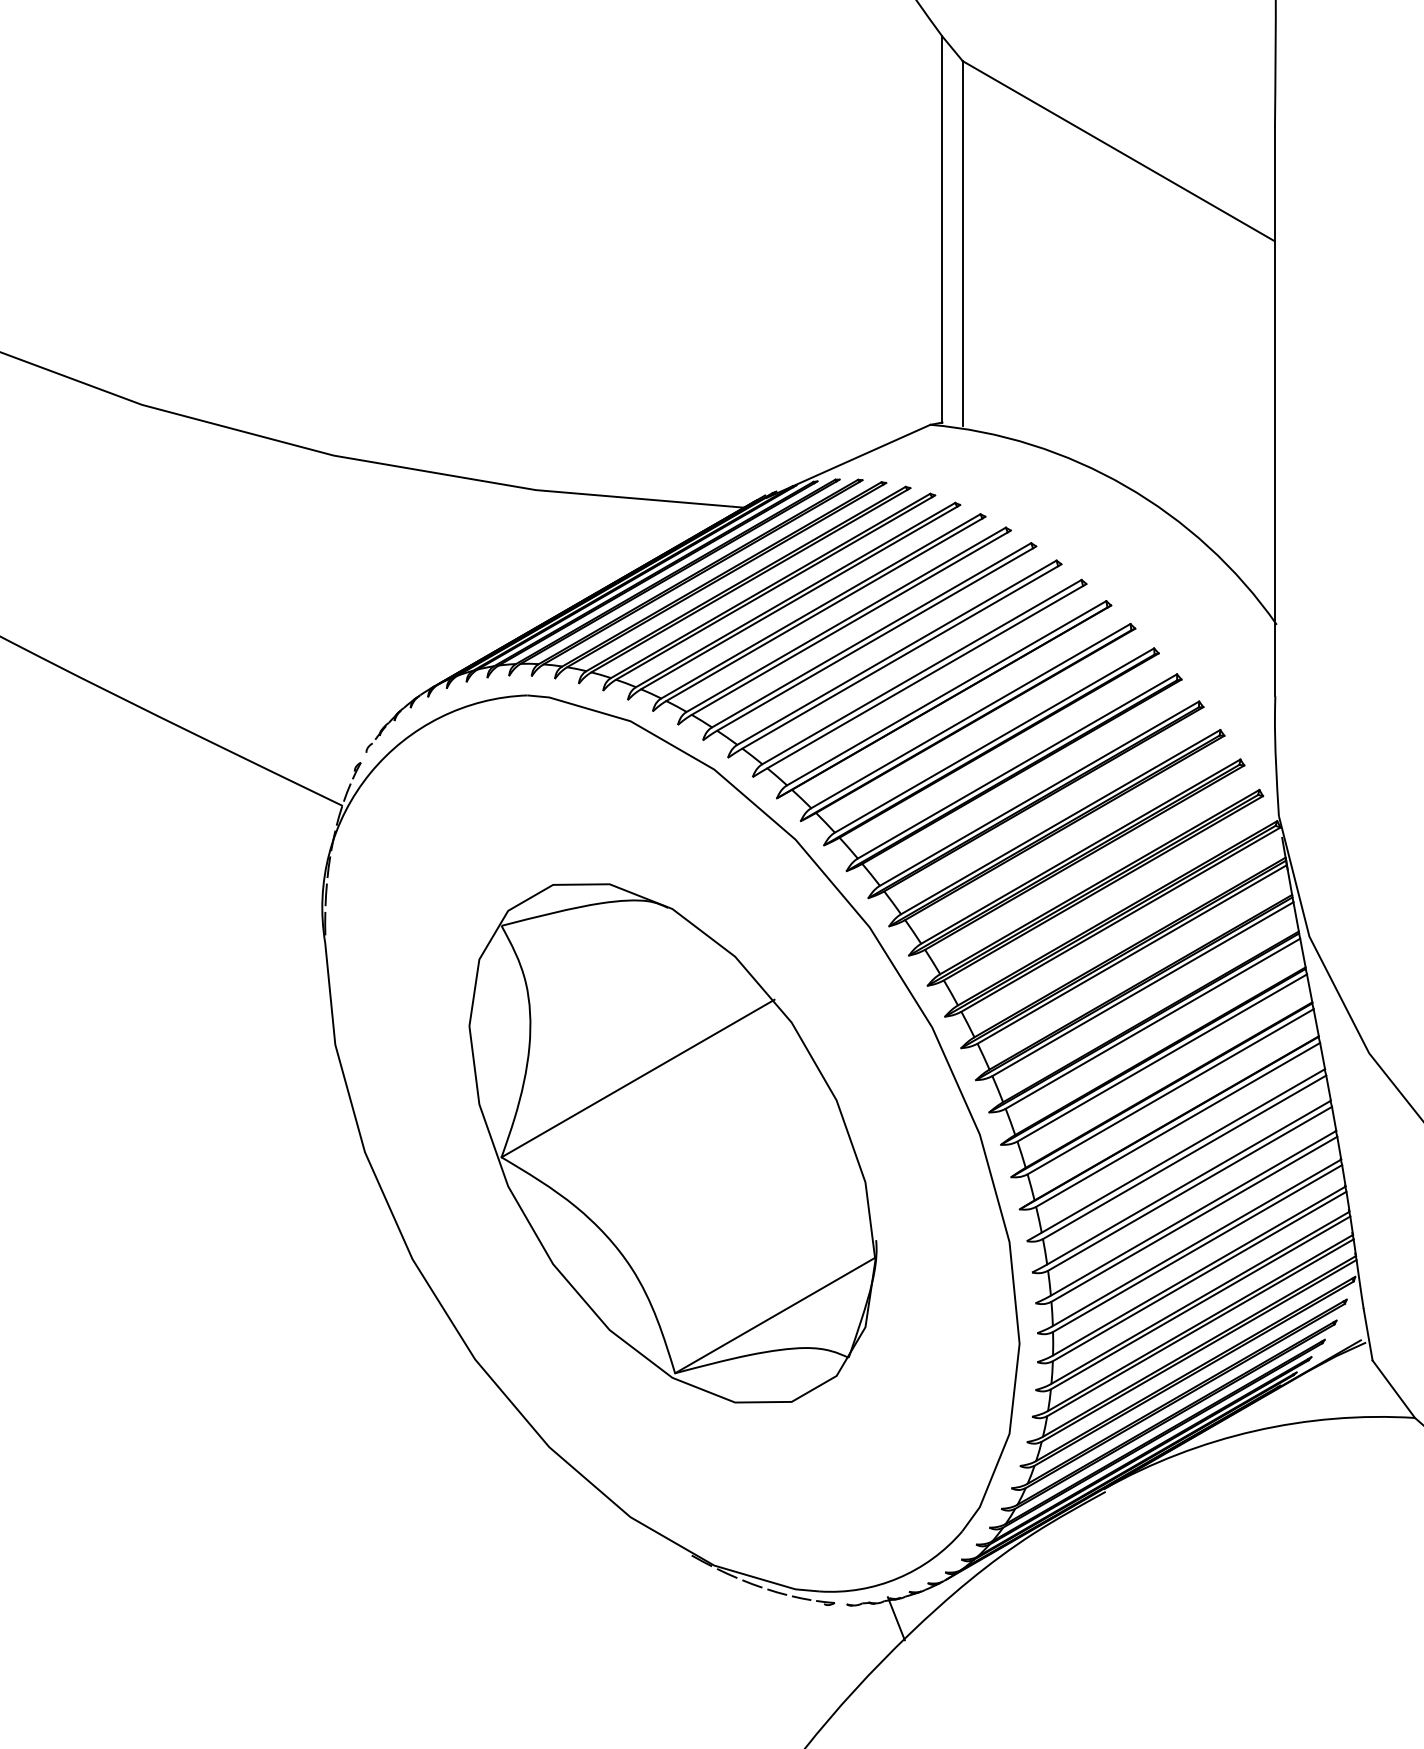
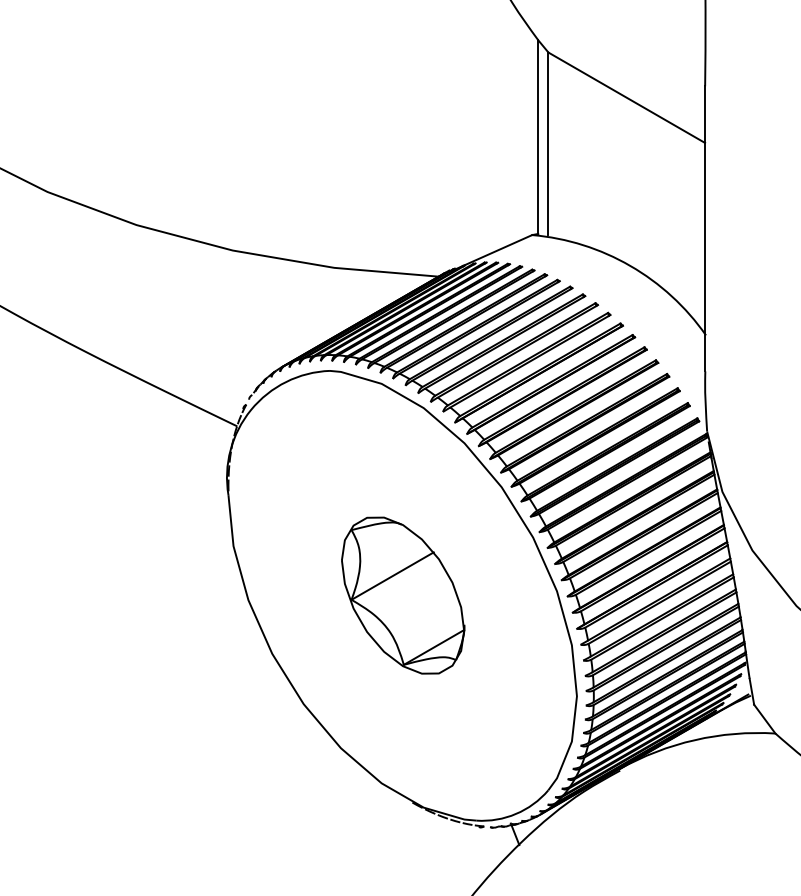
part: (673, 1142) -> (403, 595), size x0.6

